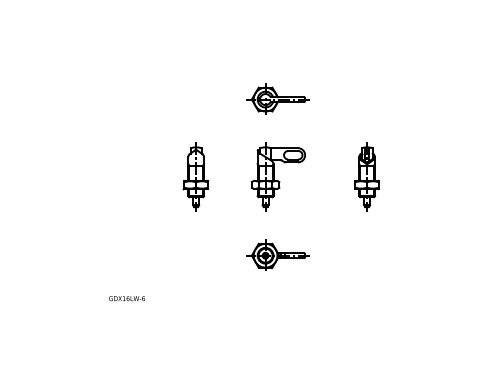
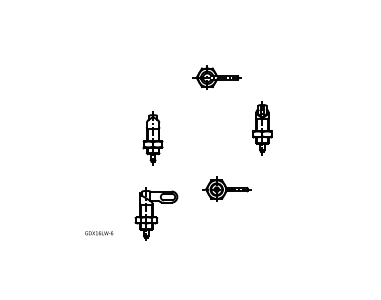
part: (277, 176) -> (155, 213), moved
part: (366, 176) -> (261, 127), moved
part: (277, 254) -> (226, 188), moved

